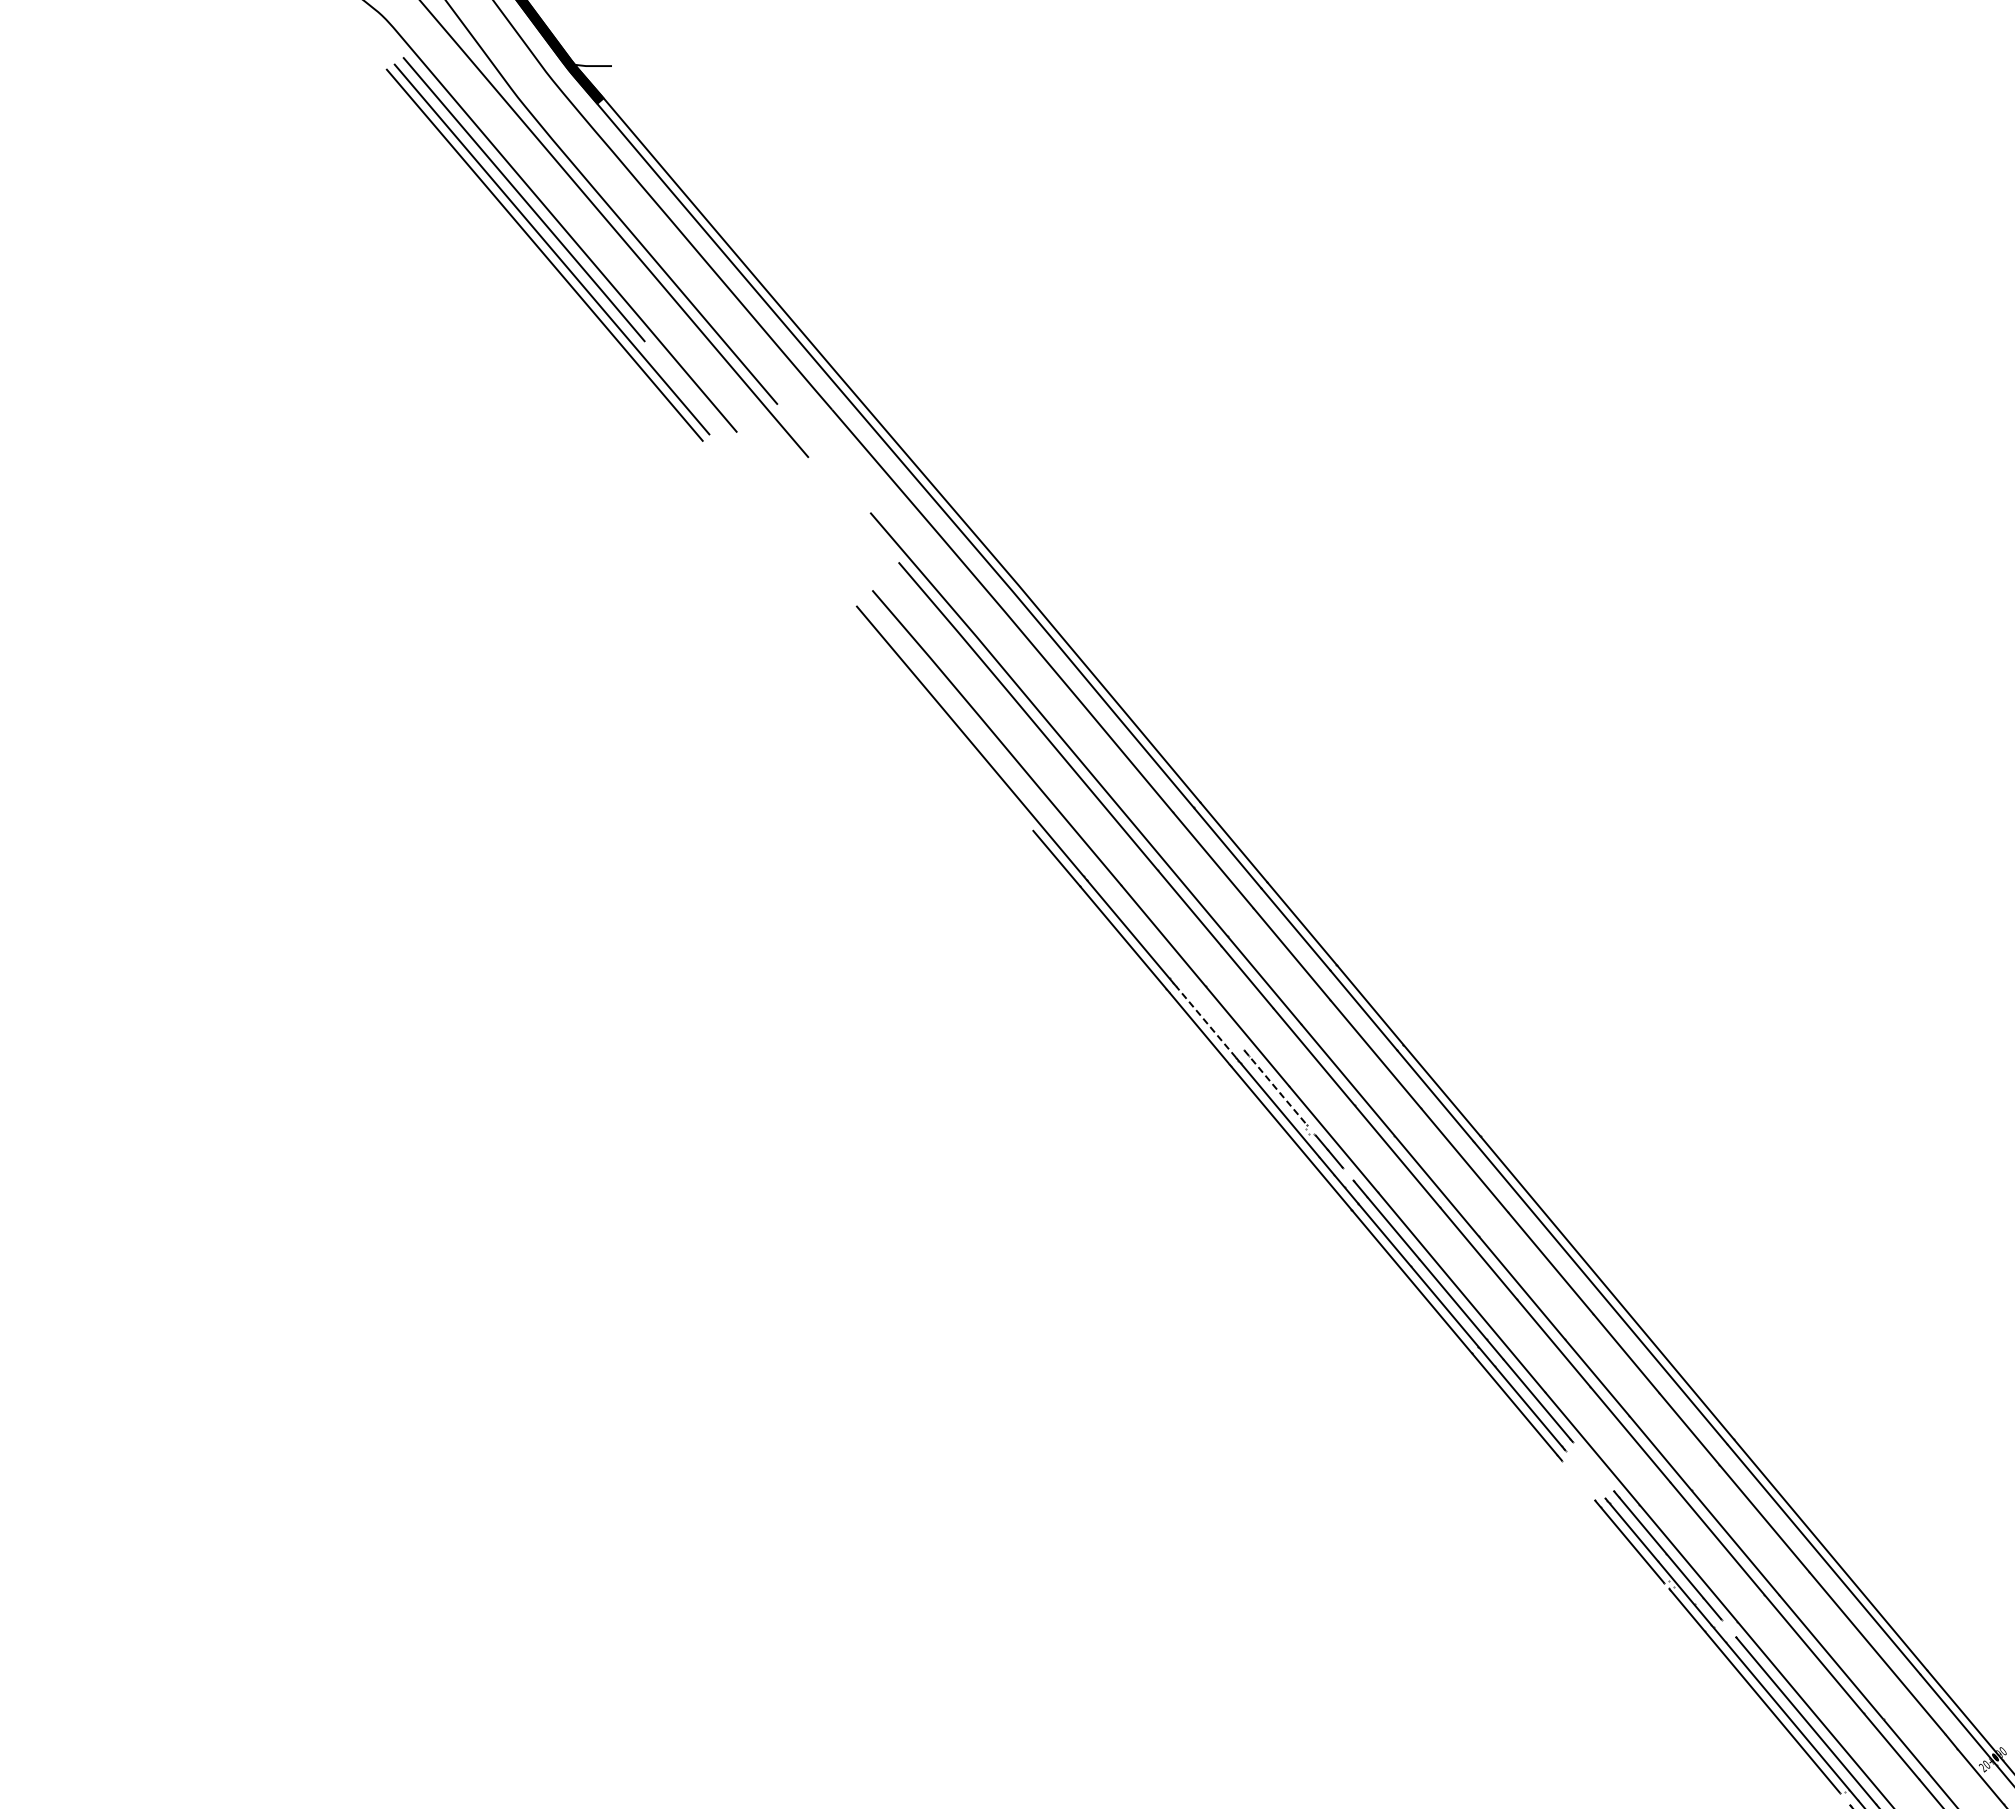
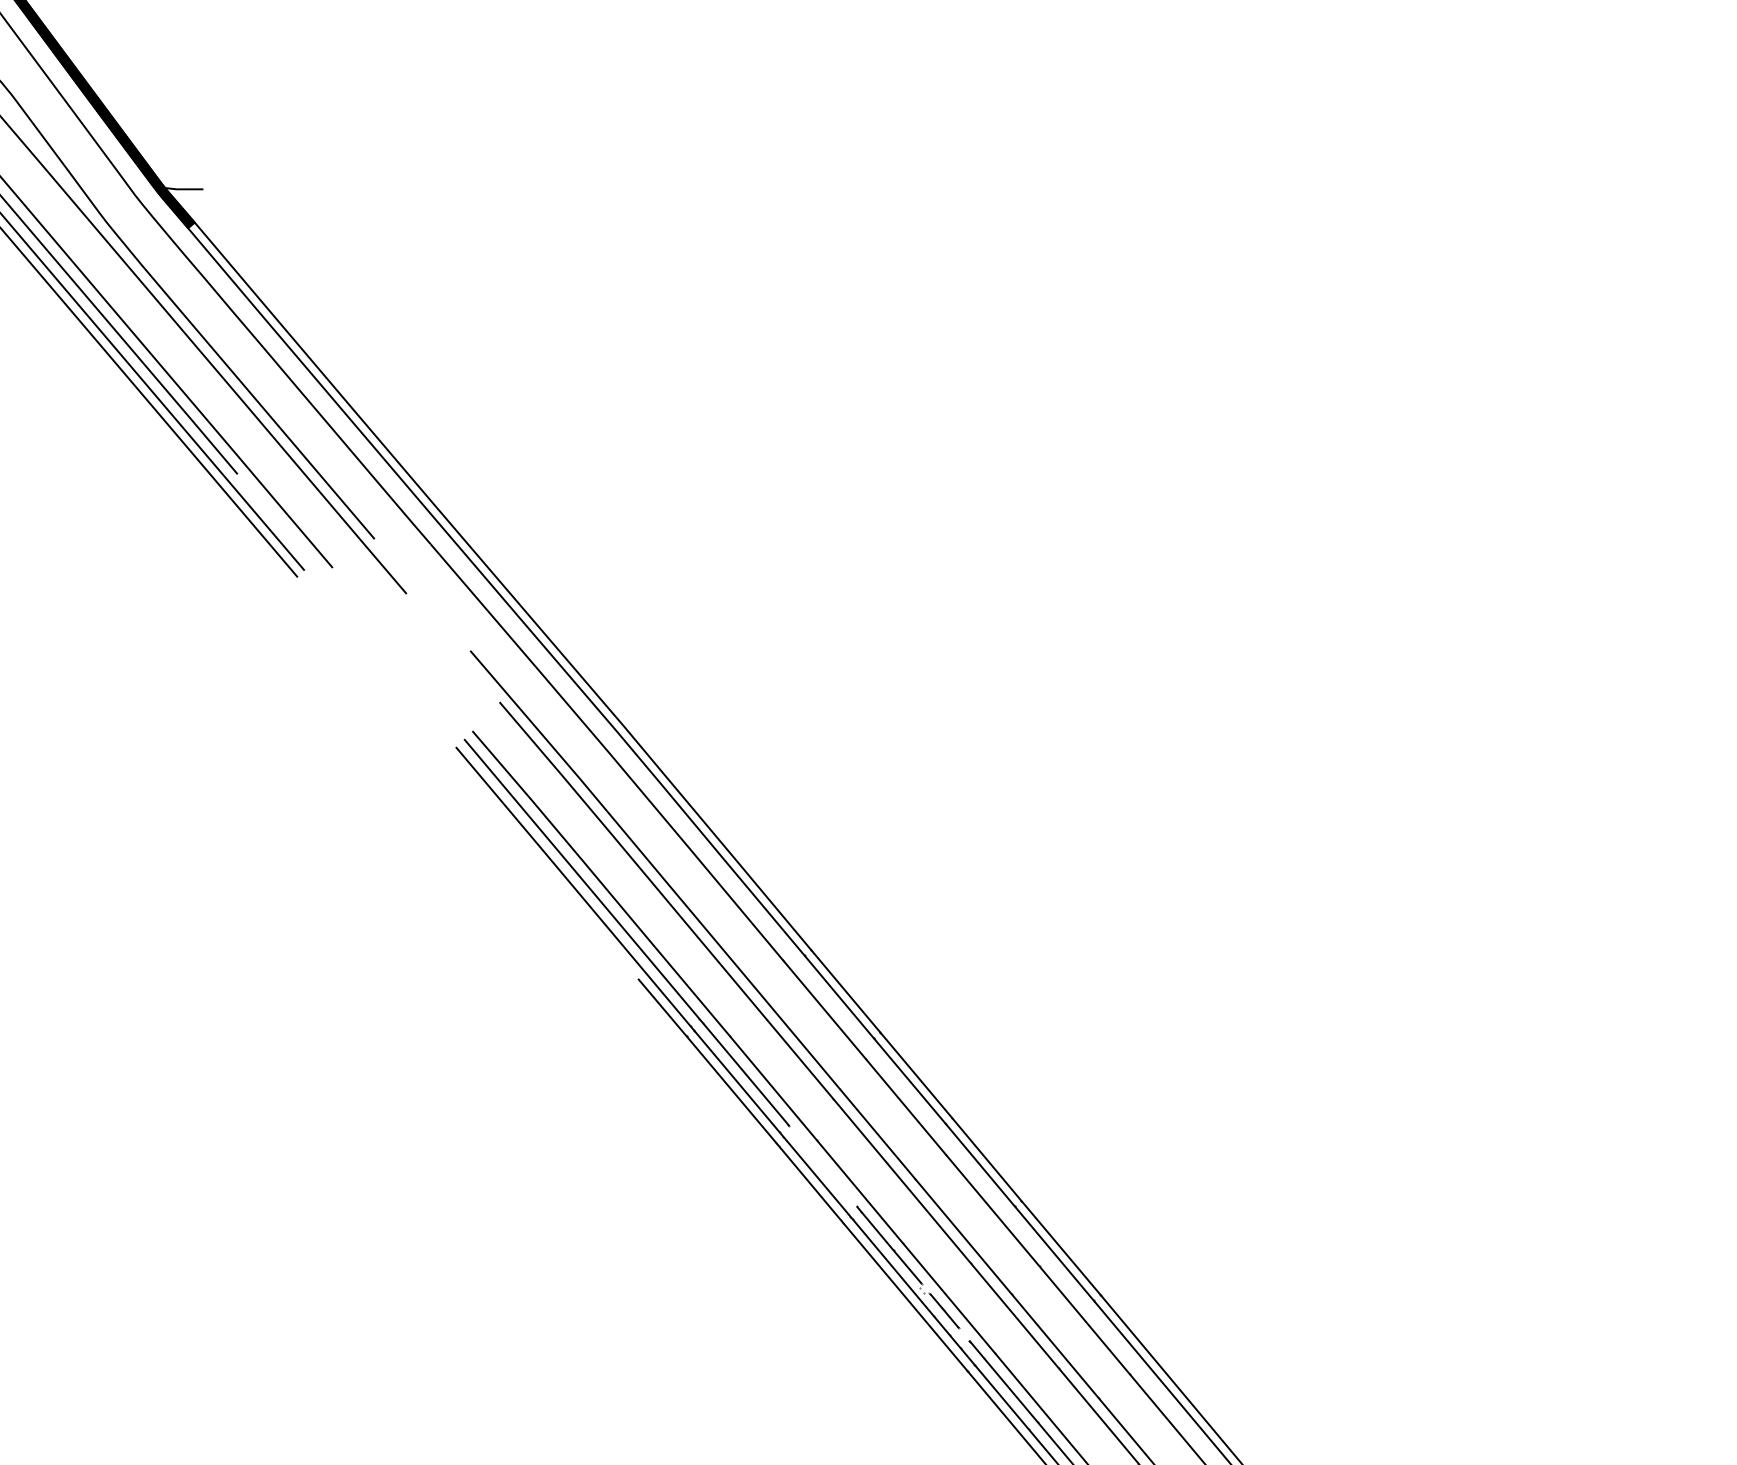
line: (1022, 785) -> (627, 932), added
line: (1205, 1021) -> (816, 1176), dashed -> solid
line: (1276, 1088) -> (890, 1245), dashed -> solid

